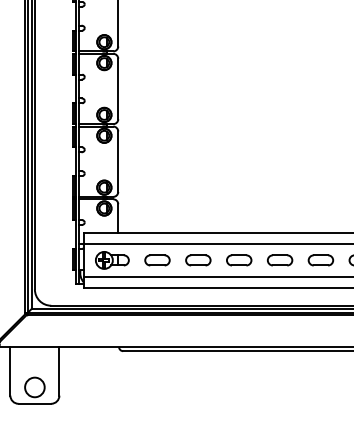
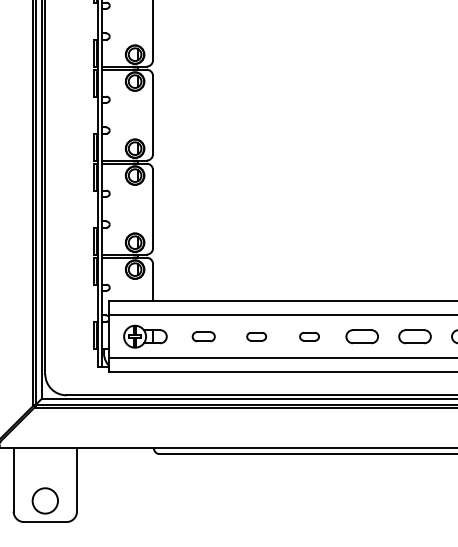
part: (157, 260) -> (203, 336), size x0.7
part: (198, 260) -> (256, 336), size x0.6
part: (239, 260) -> (309, 336), size x0.6

